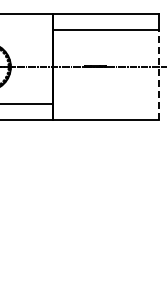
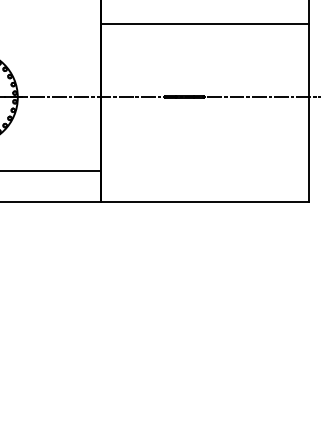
line: (158, 74) -> (308, 112), dashed -> solid

